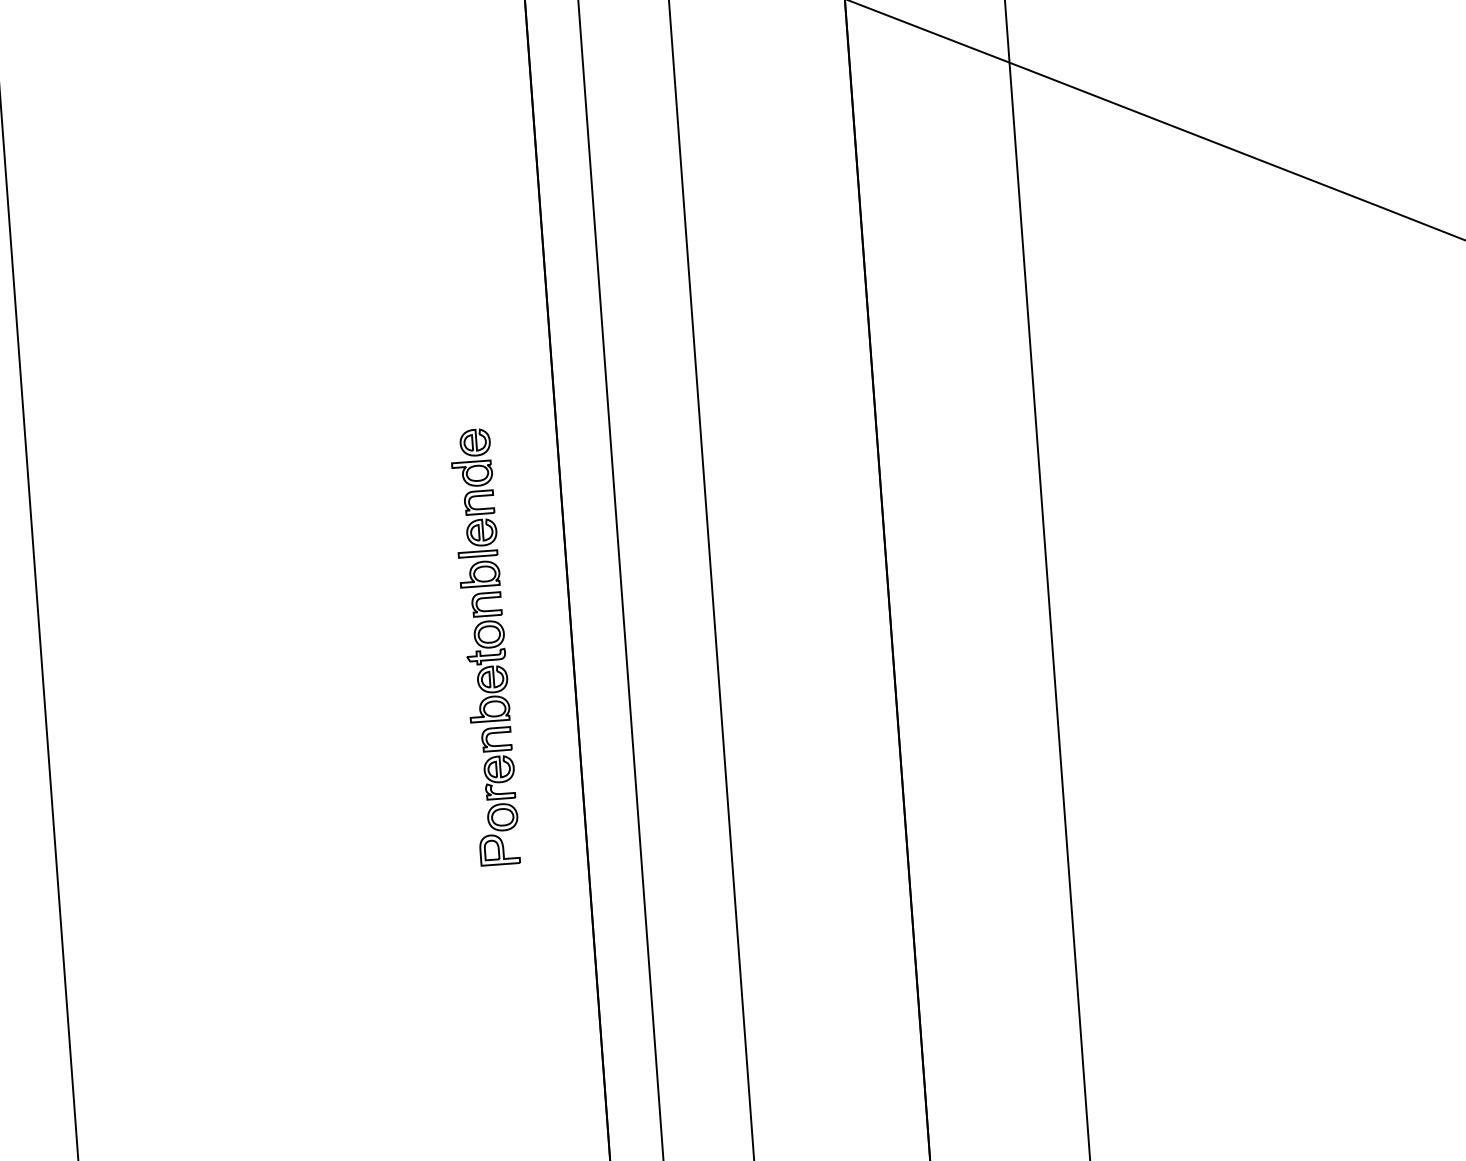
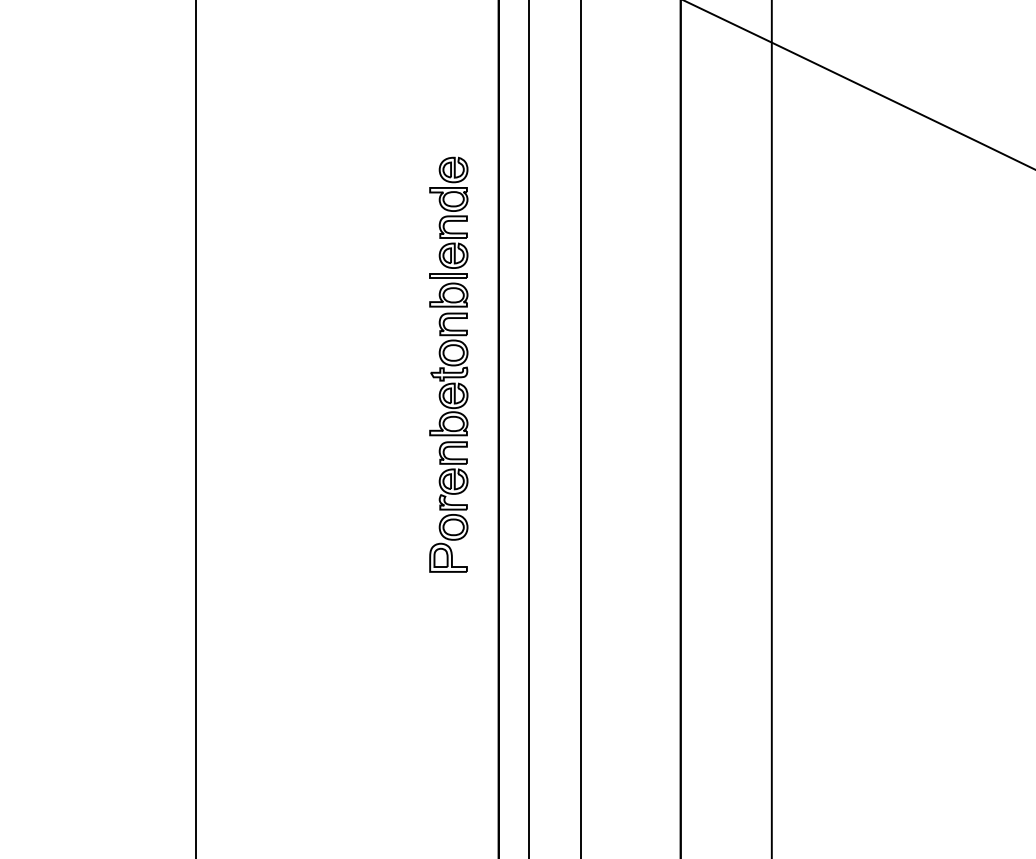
part: (484, 647) -> (448, 364), size x1.67

